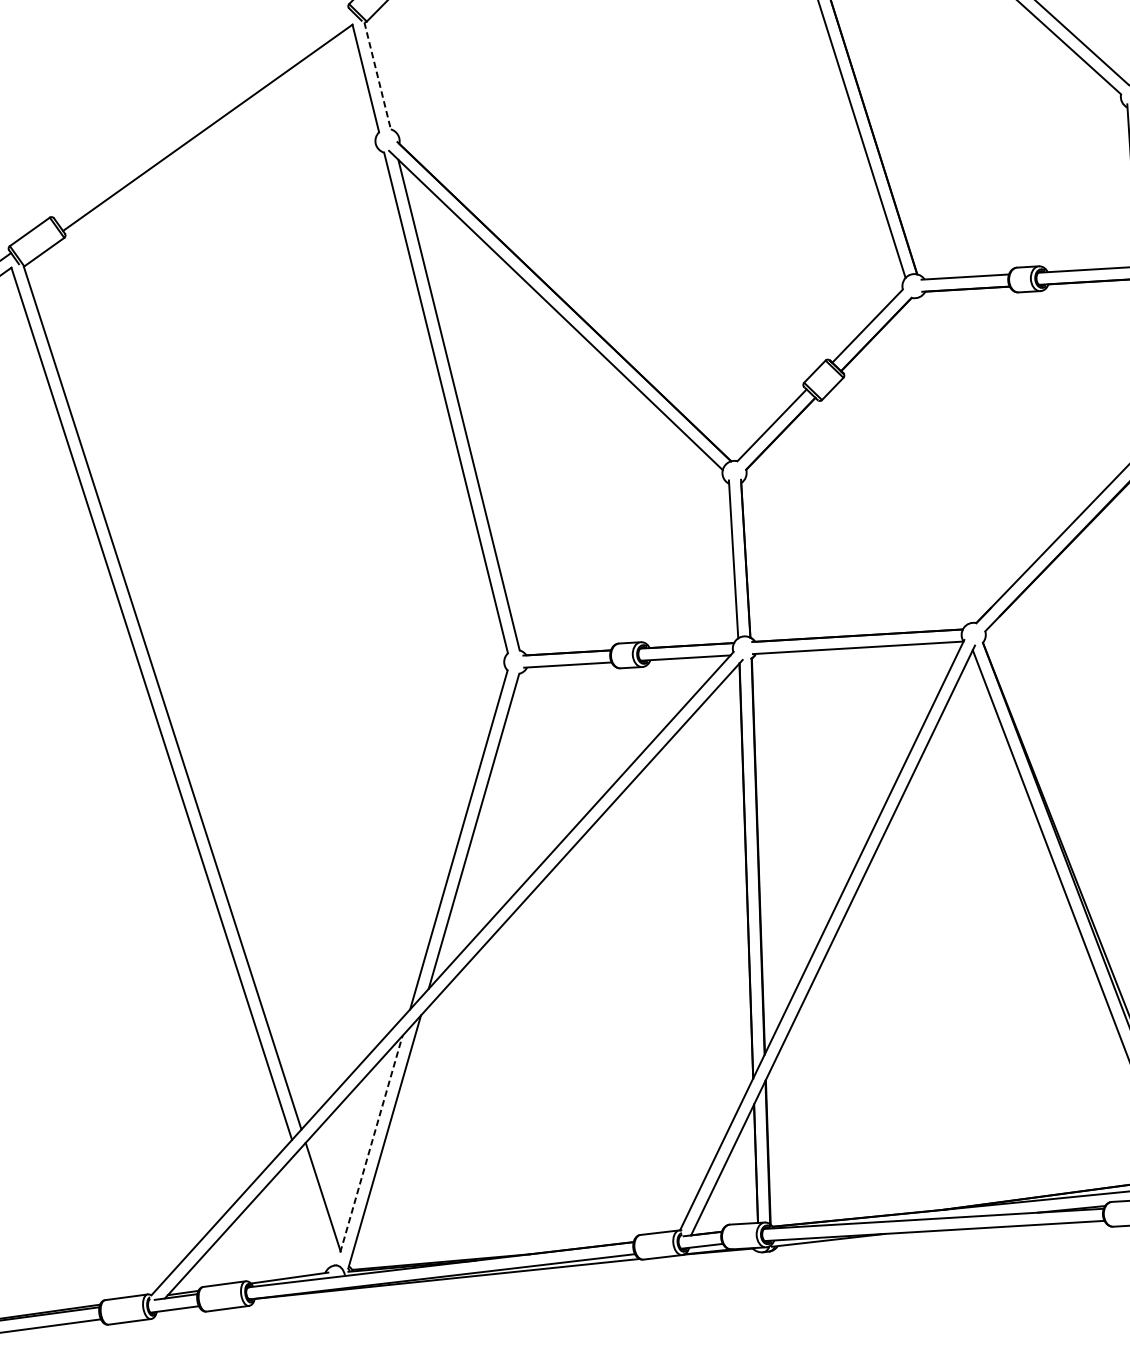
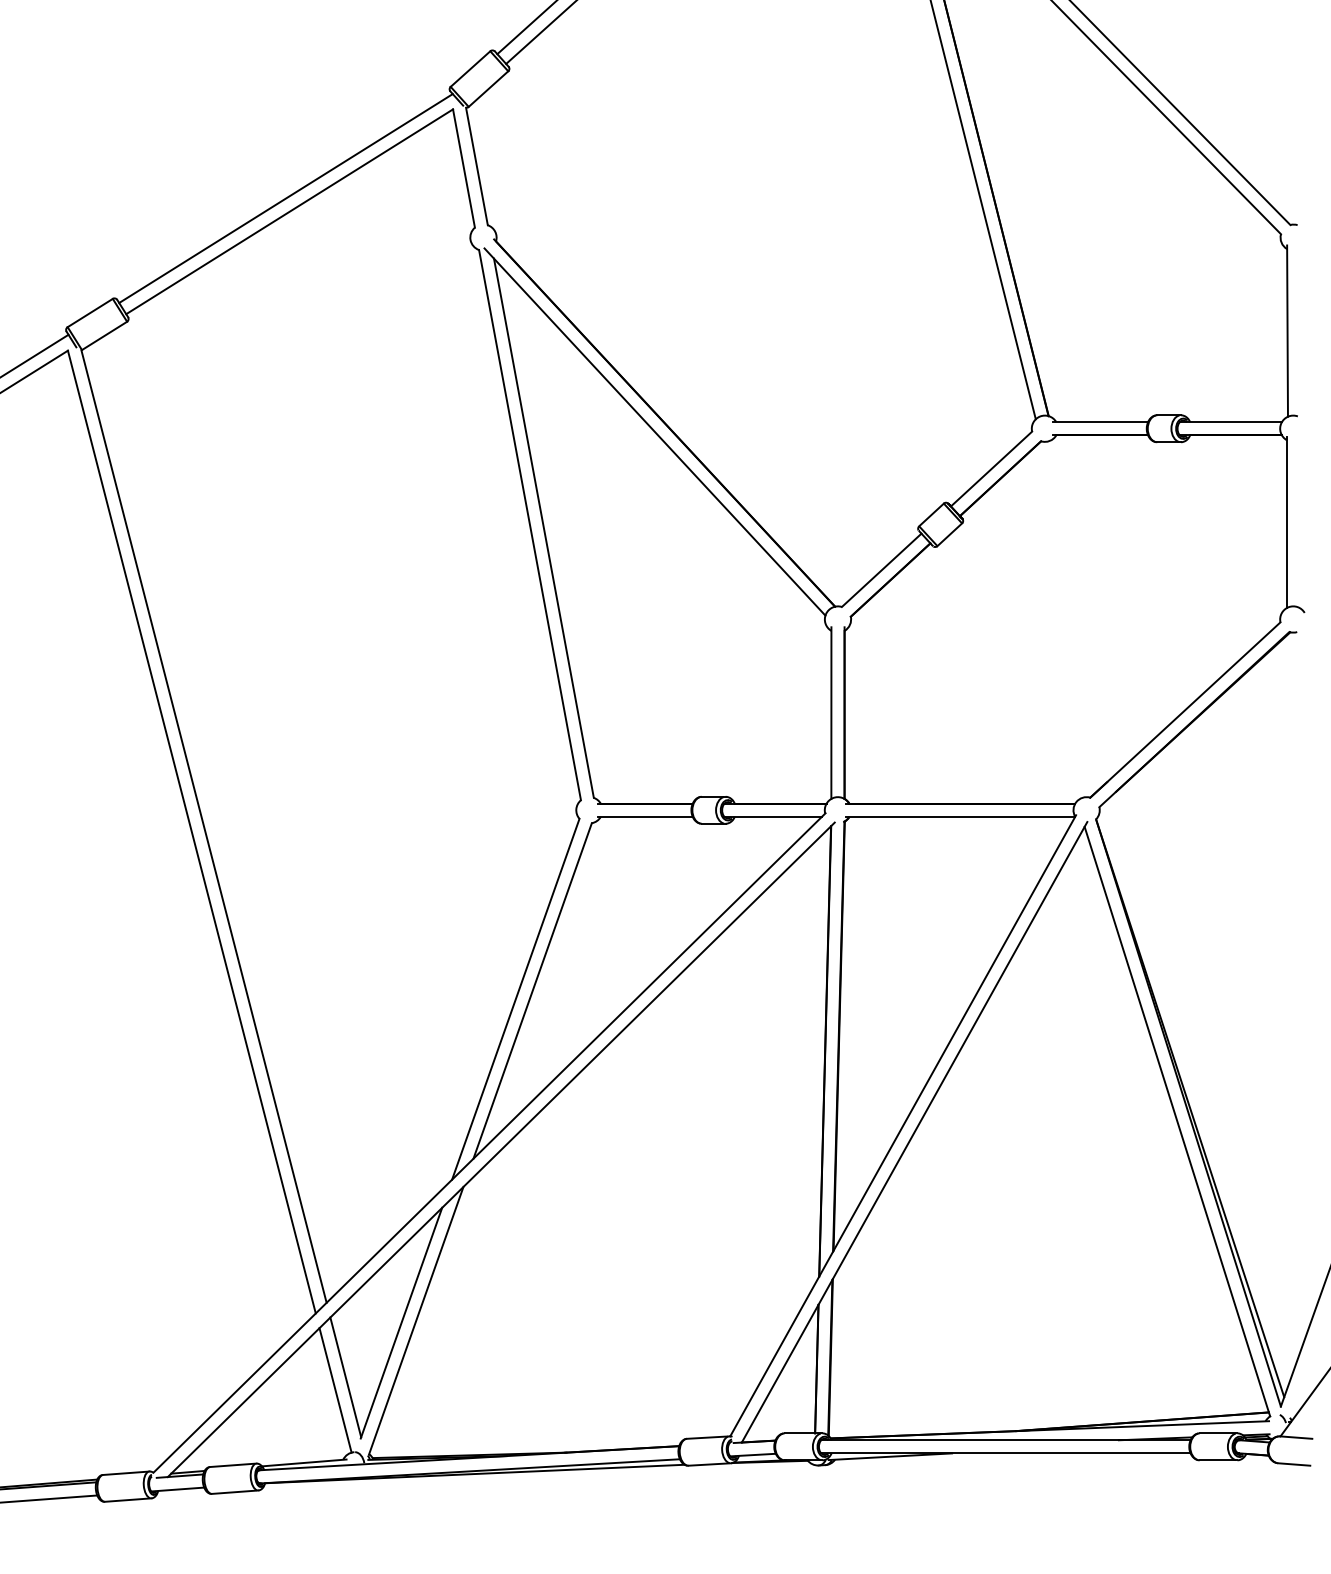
line: (377, 75) -> (476, 166), dashed -> solid
line: (203, 115) -> (285, 198), added
line: (371, 1143) -> (401, 1322), dashed -> solid
line: (314, 1209) -> (335, 1390), added

